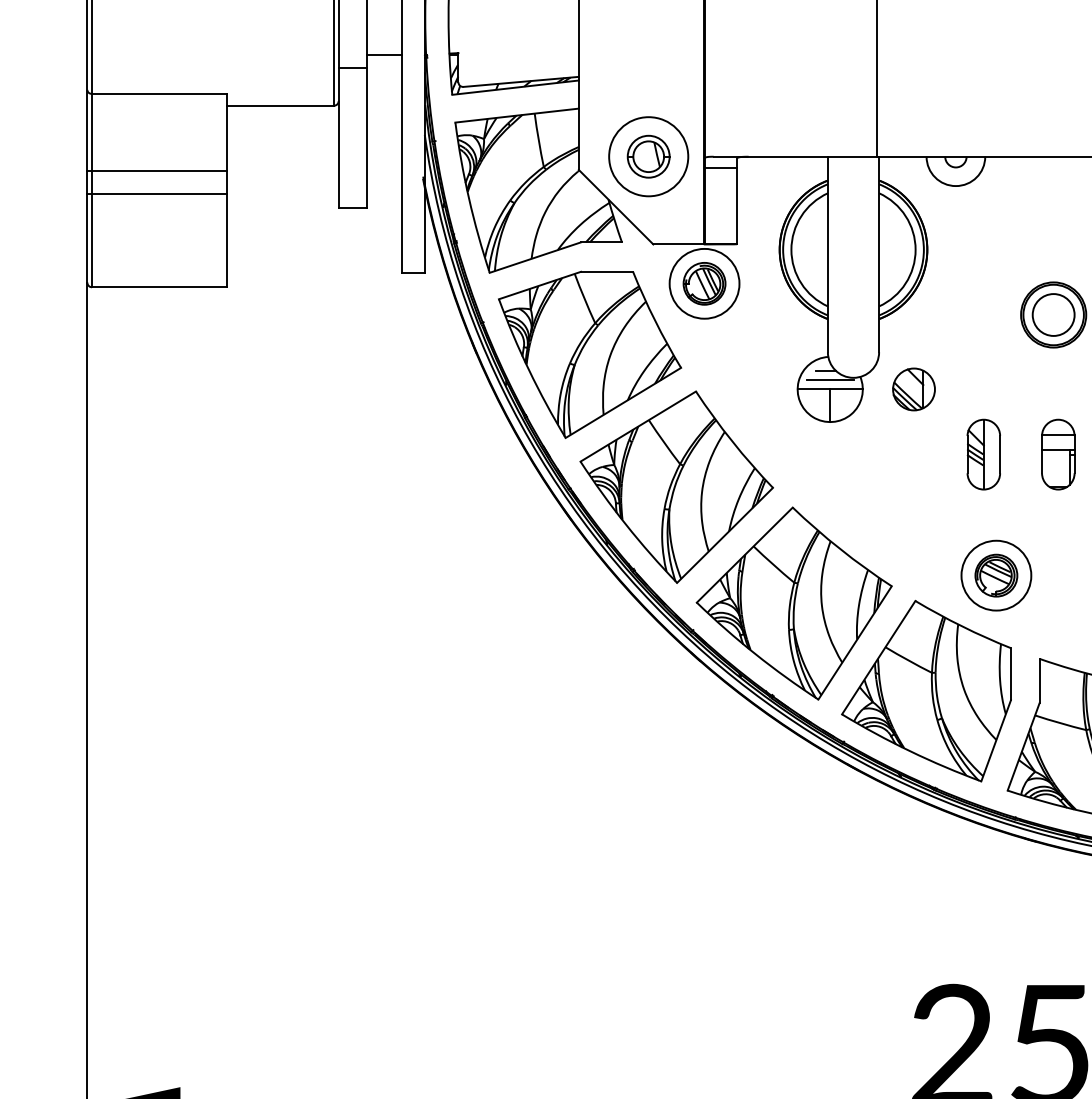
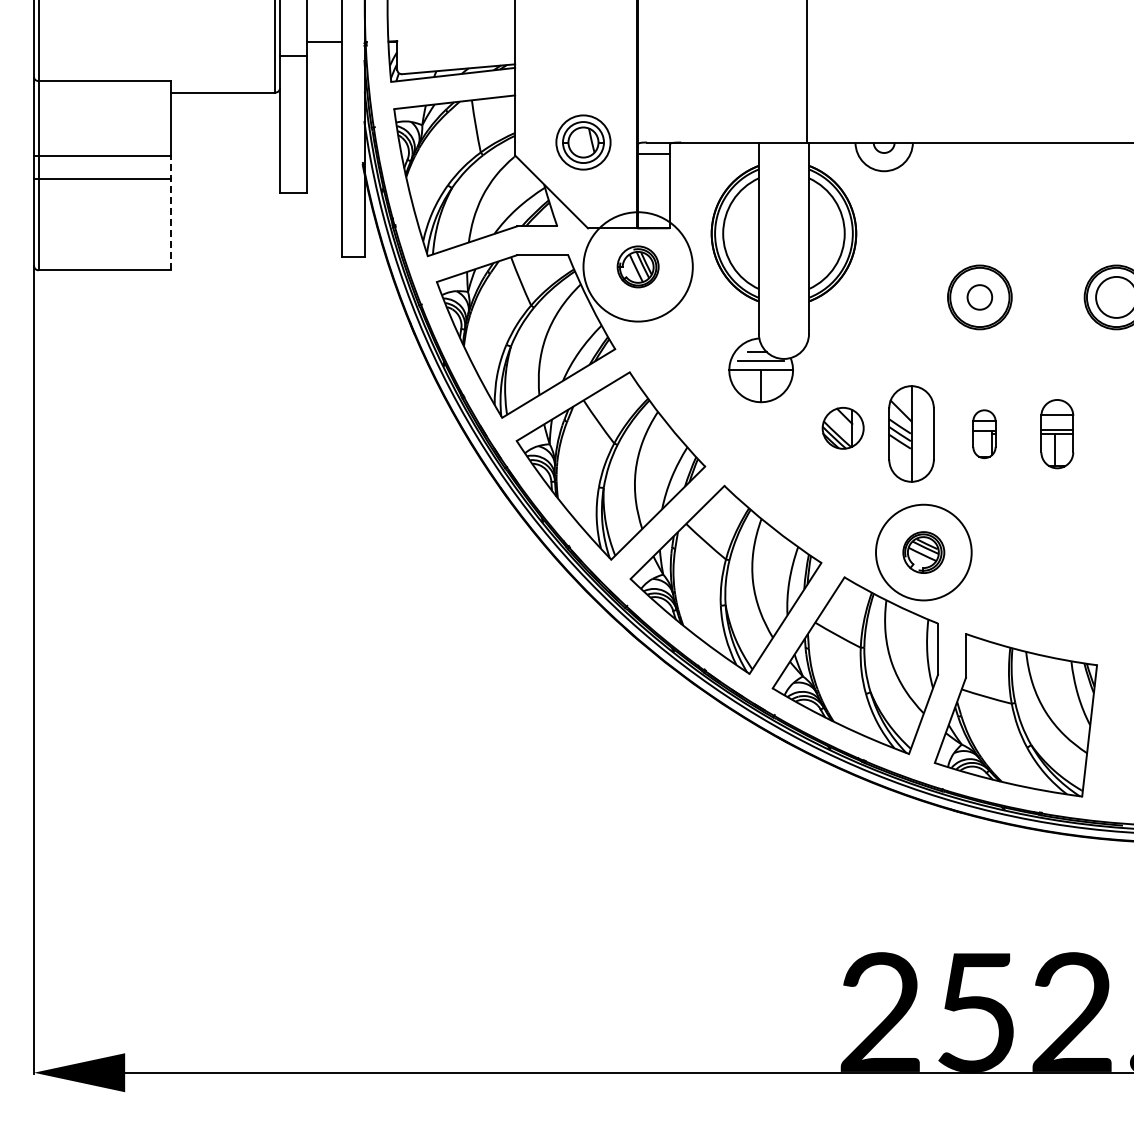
circle: (648, 156) -> (583, 142), size x0.7
line: (226, 228) -> (170, 212), solid -> dashed
circle: (703, 283) -> (637, 266), size x1.6
circle: (1053, 314) -> (979, 296), size x0.6
part: (913, 389) -> (842, 428), moved
part: (983, 455) -> (911, 434), size x1.4
part: (1058, 455) -> (984, 434), size x0.7
circle: (996, 575) -> (923, 552), size x1.4

